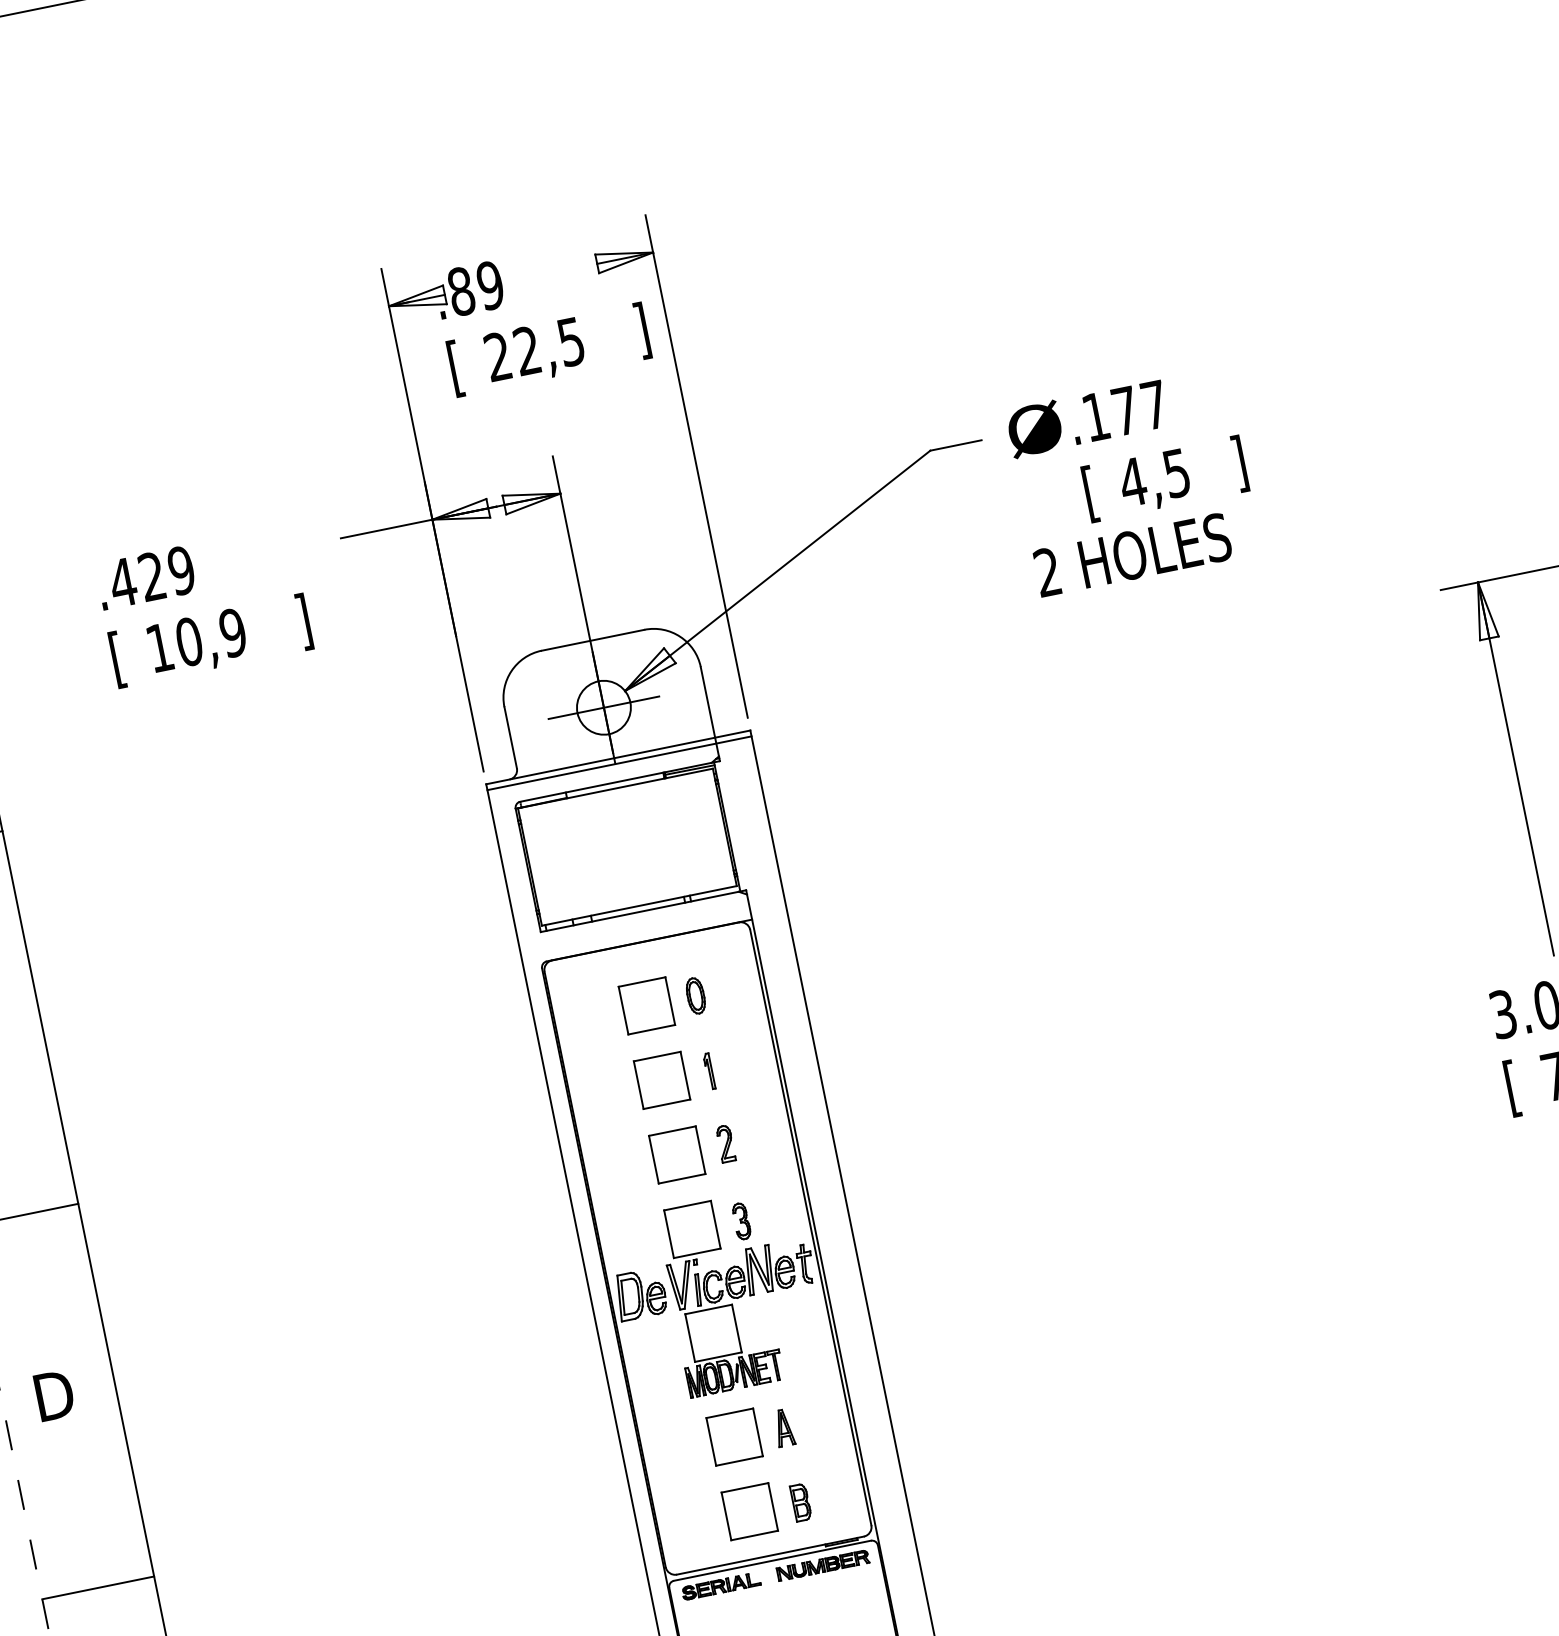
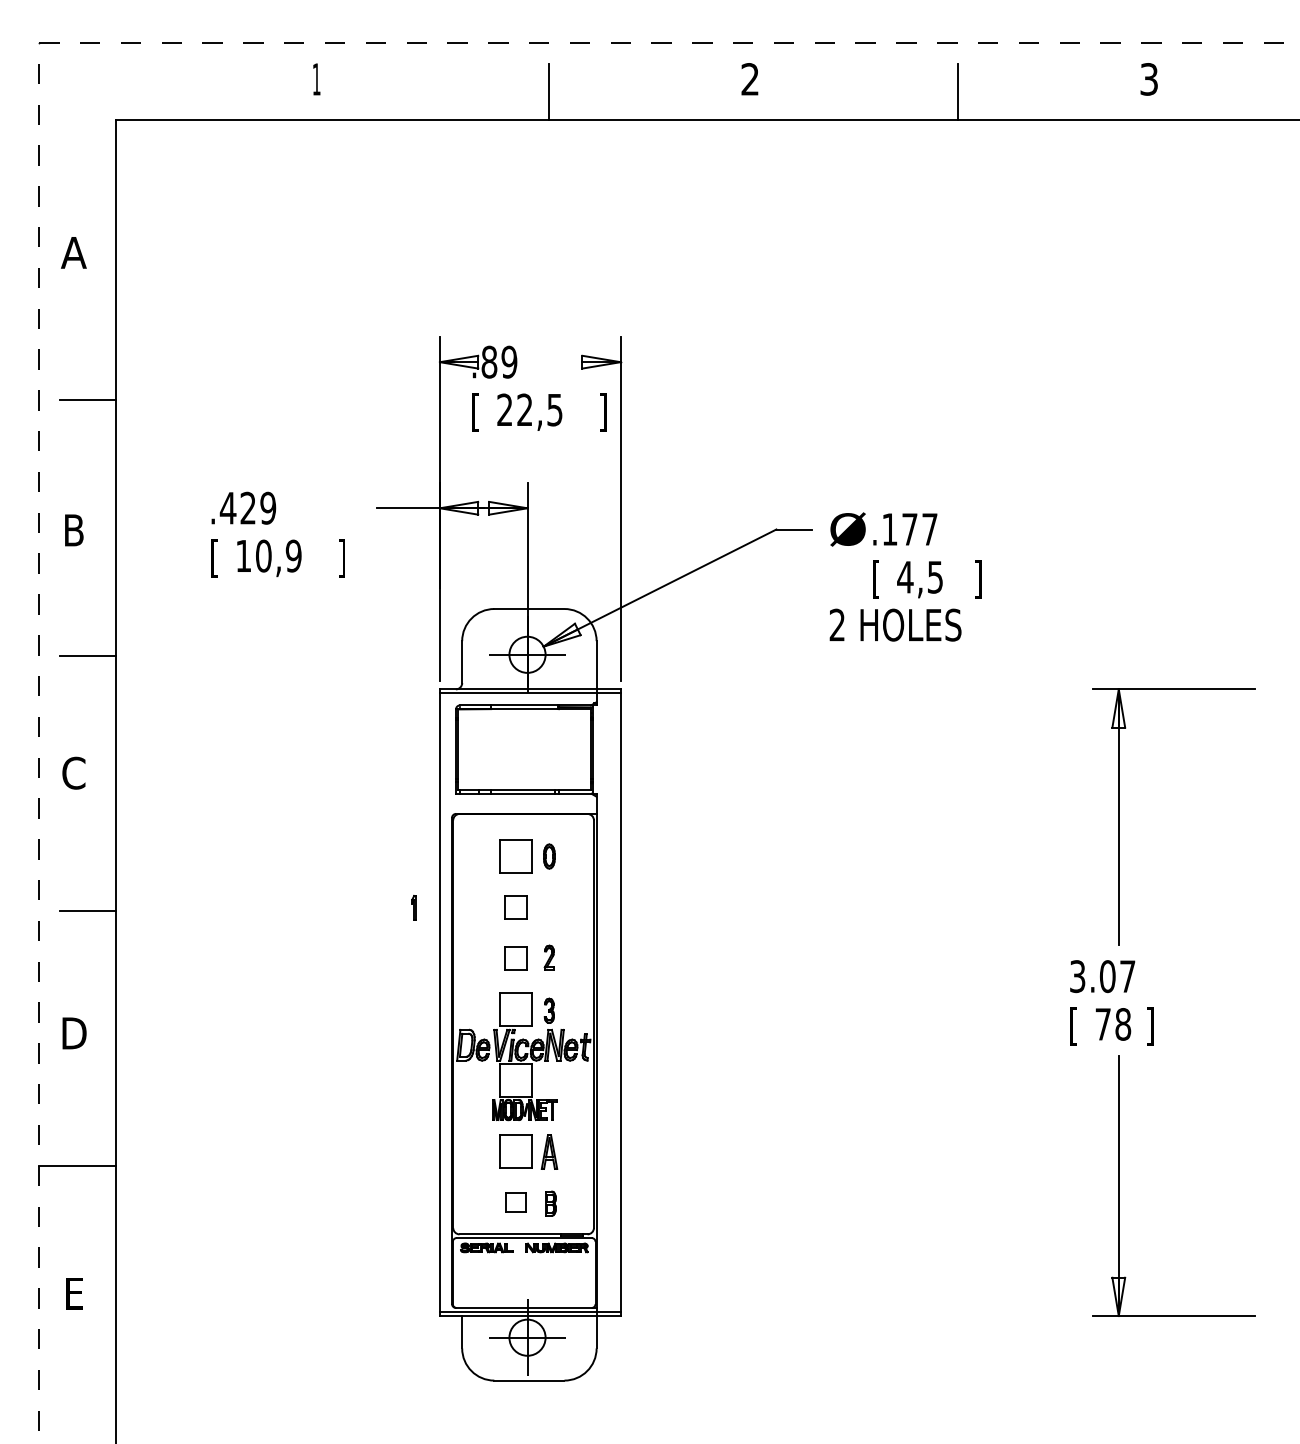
part: (708, 1070) -> (413, 907), moved
part: (661, 1080) -> (515, 907), size x0.7
part: (676, 1154) -> (515, 958), size x0.7
part: (783, 1428) -> (549, 1152), size x1.4
part: (749, 1511) -> (515, 1202), size x0.6

